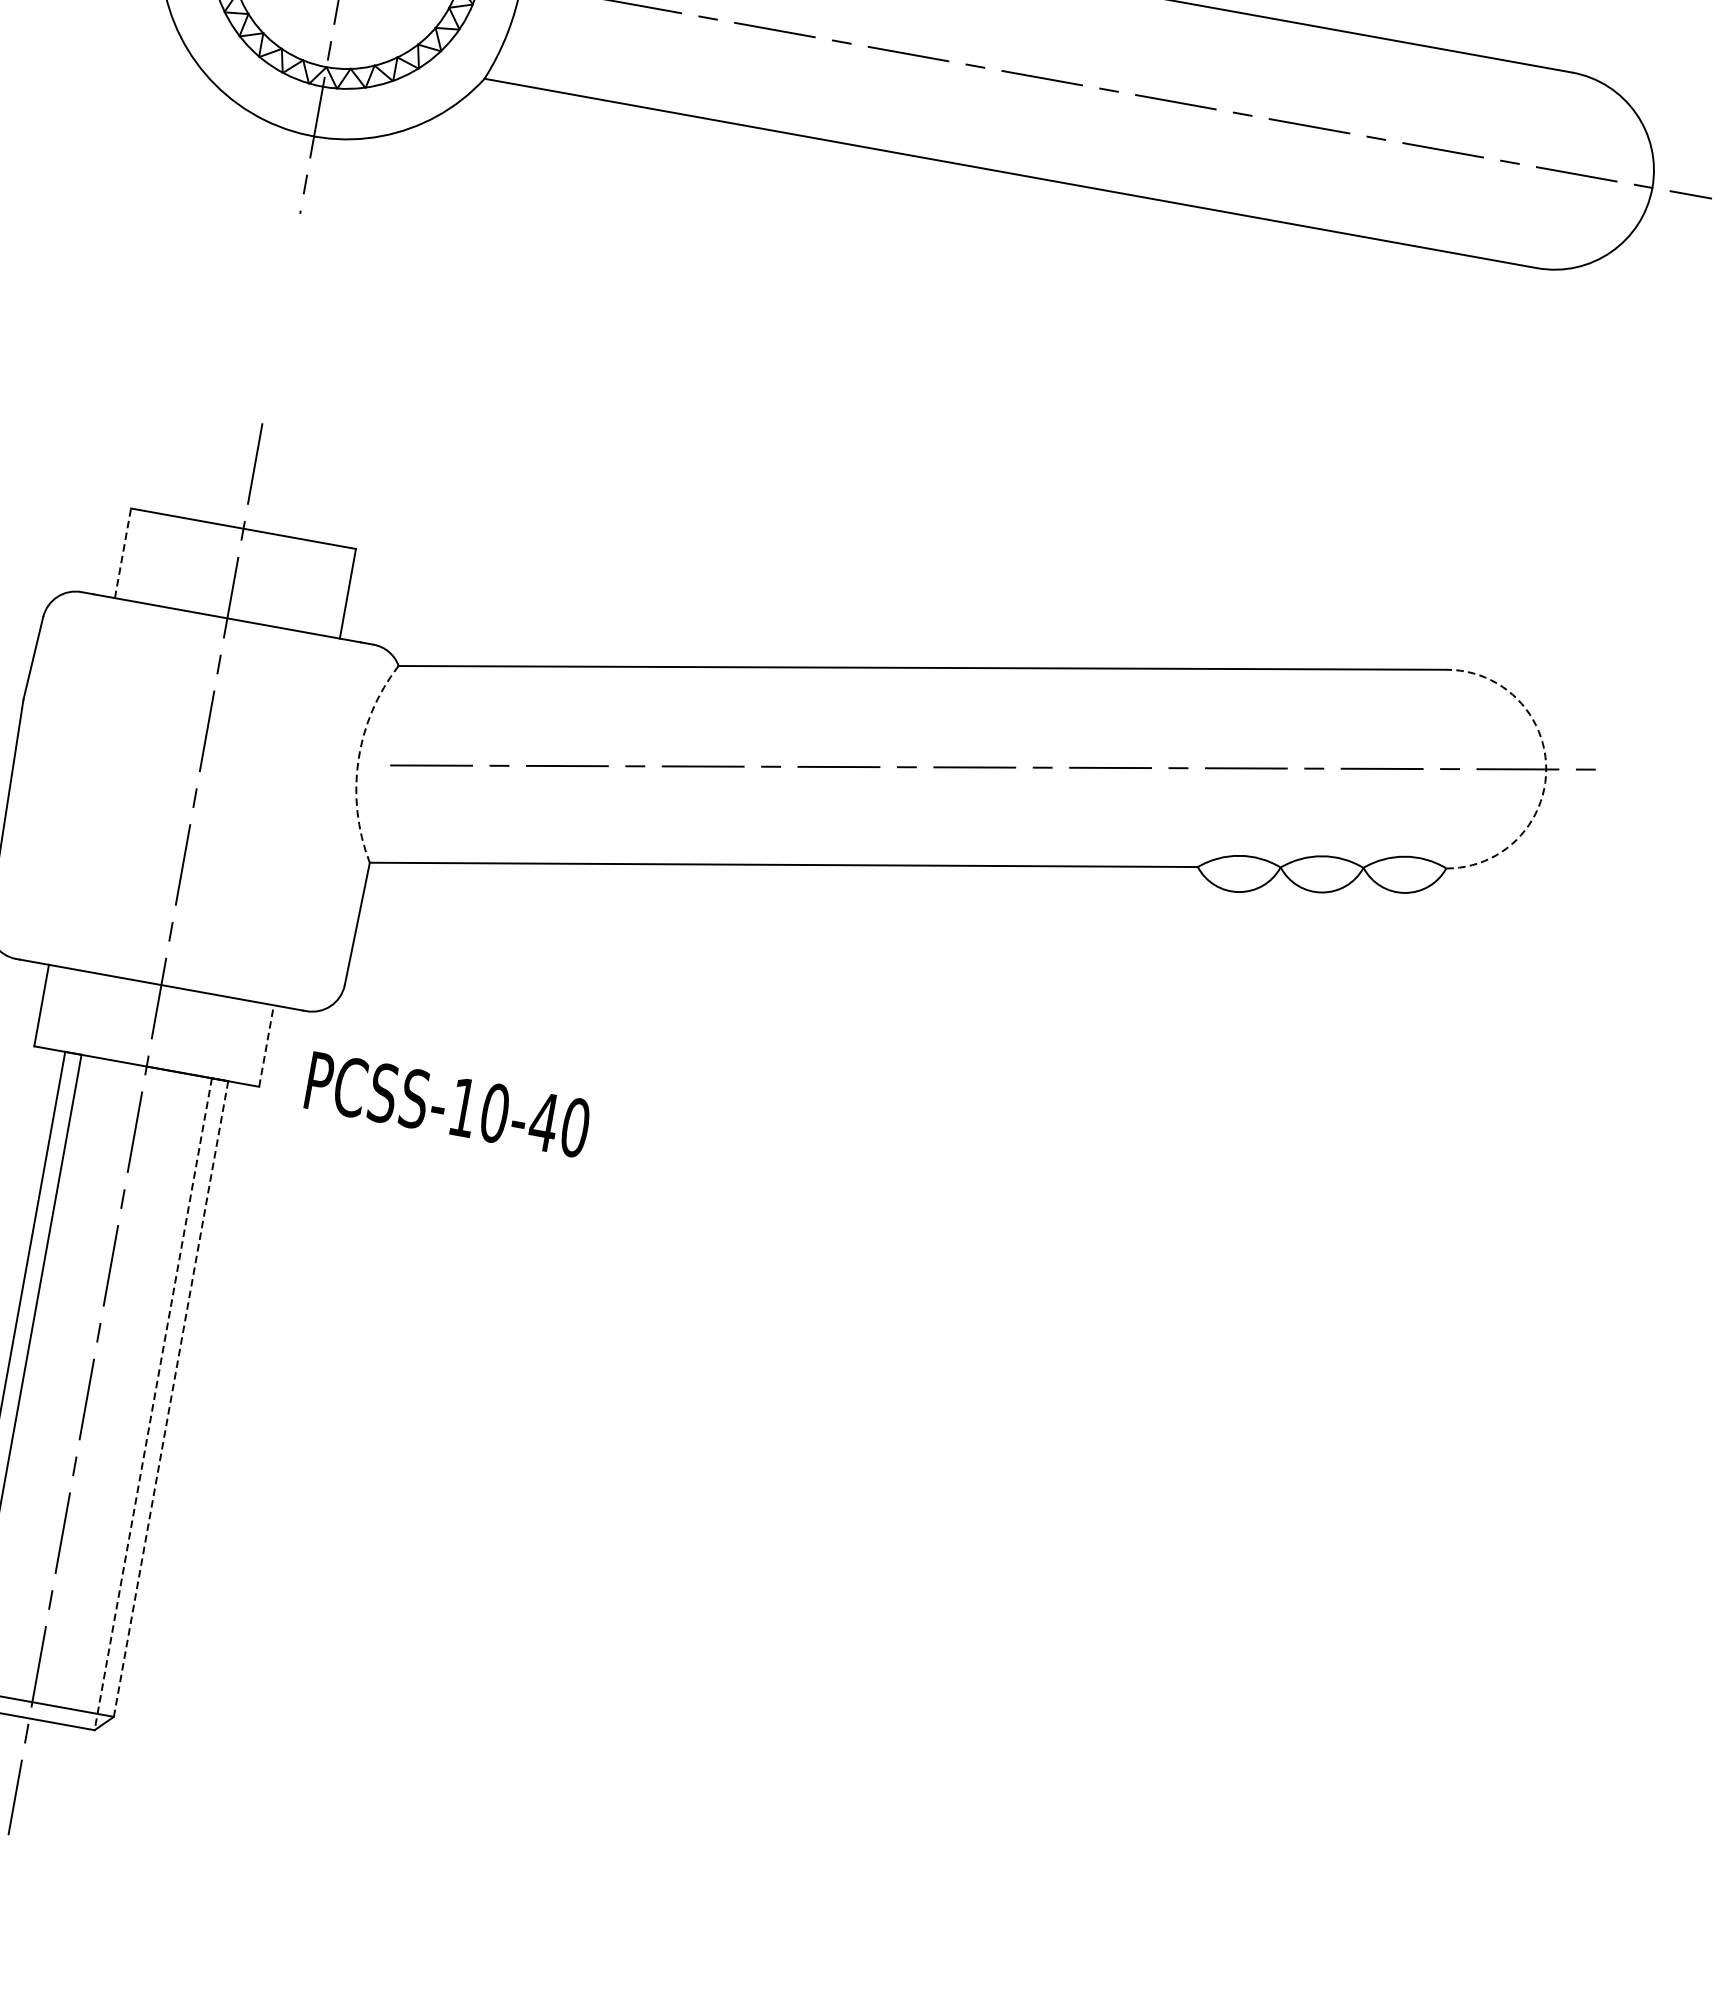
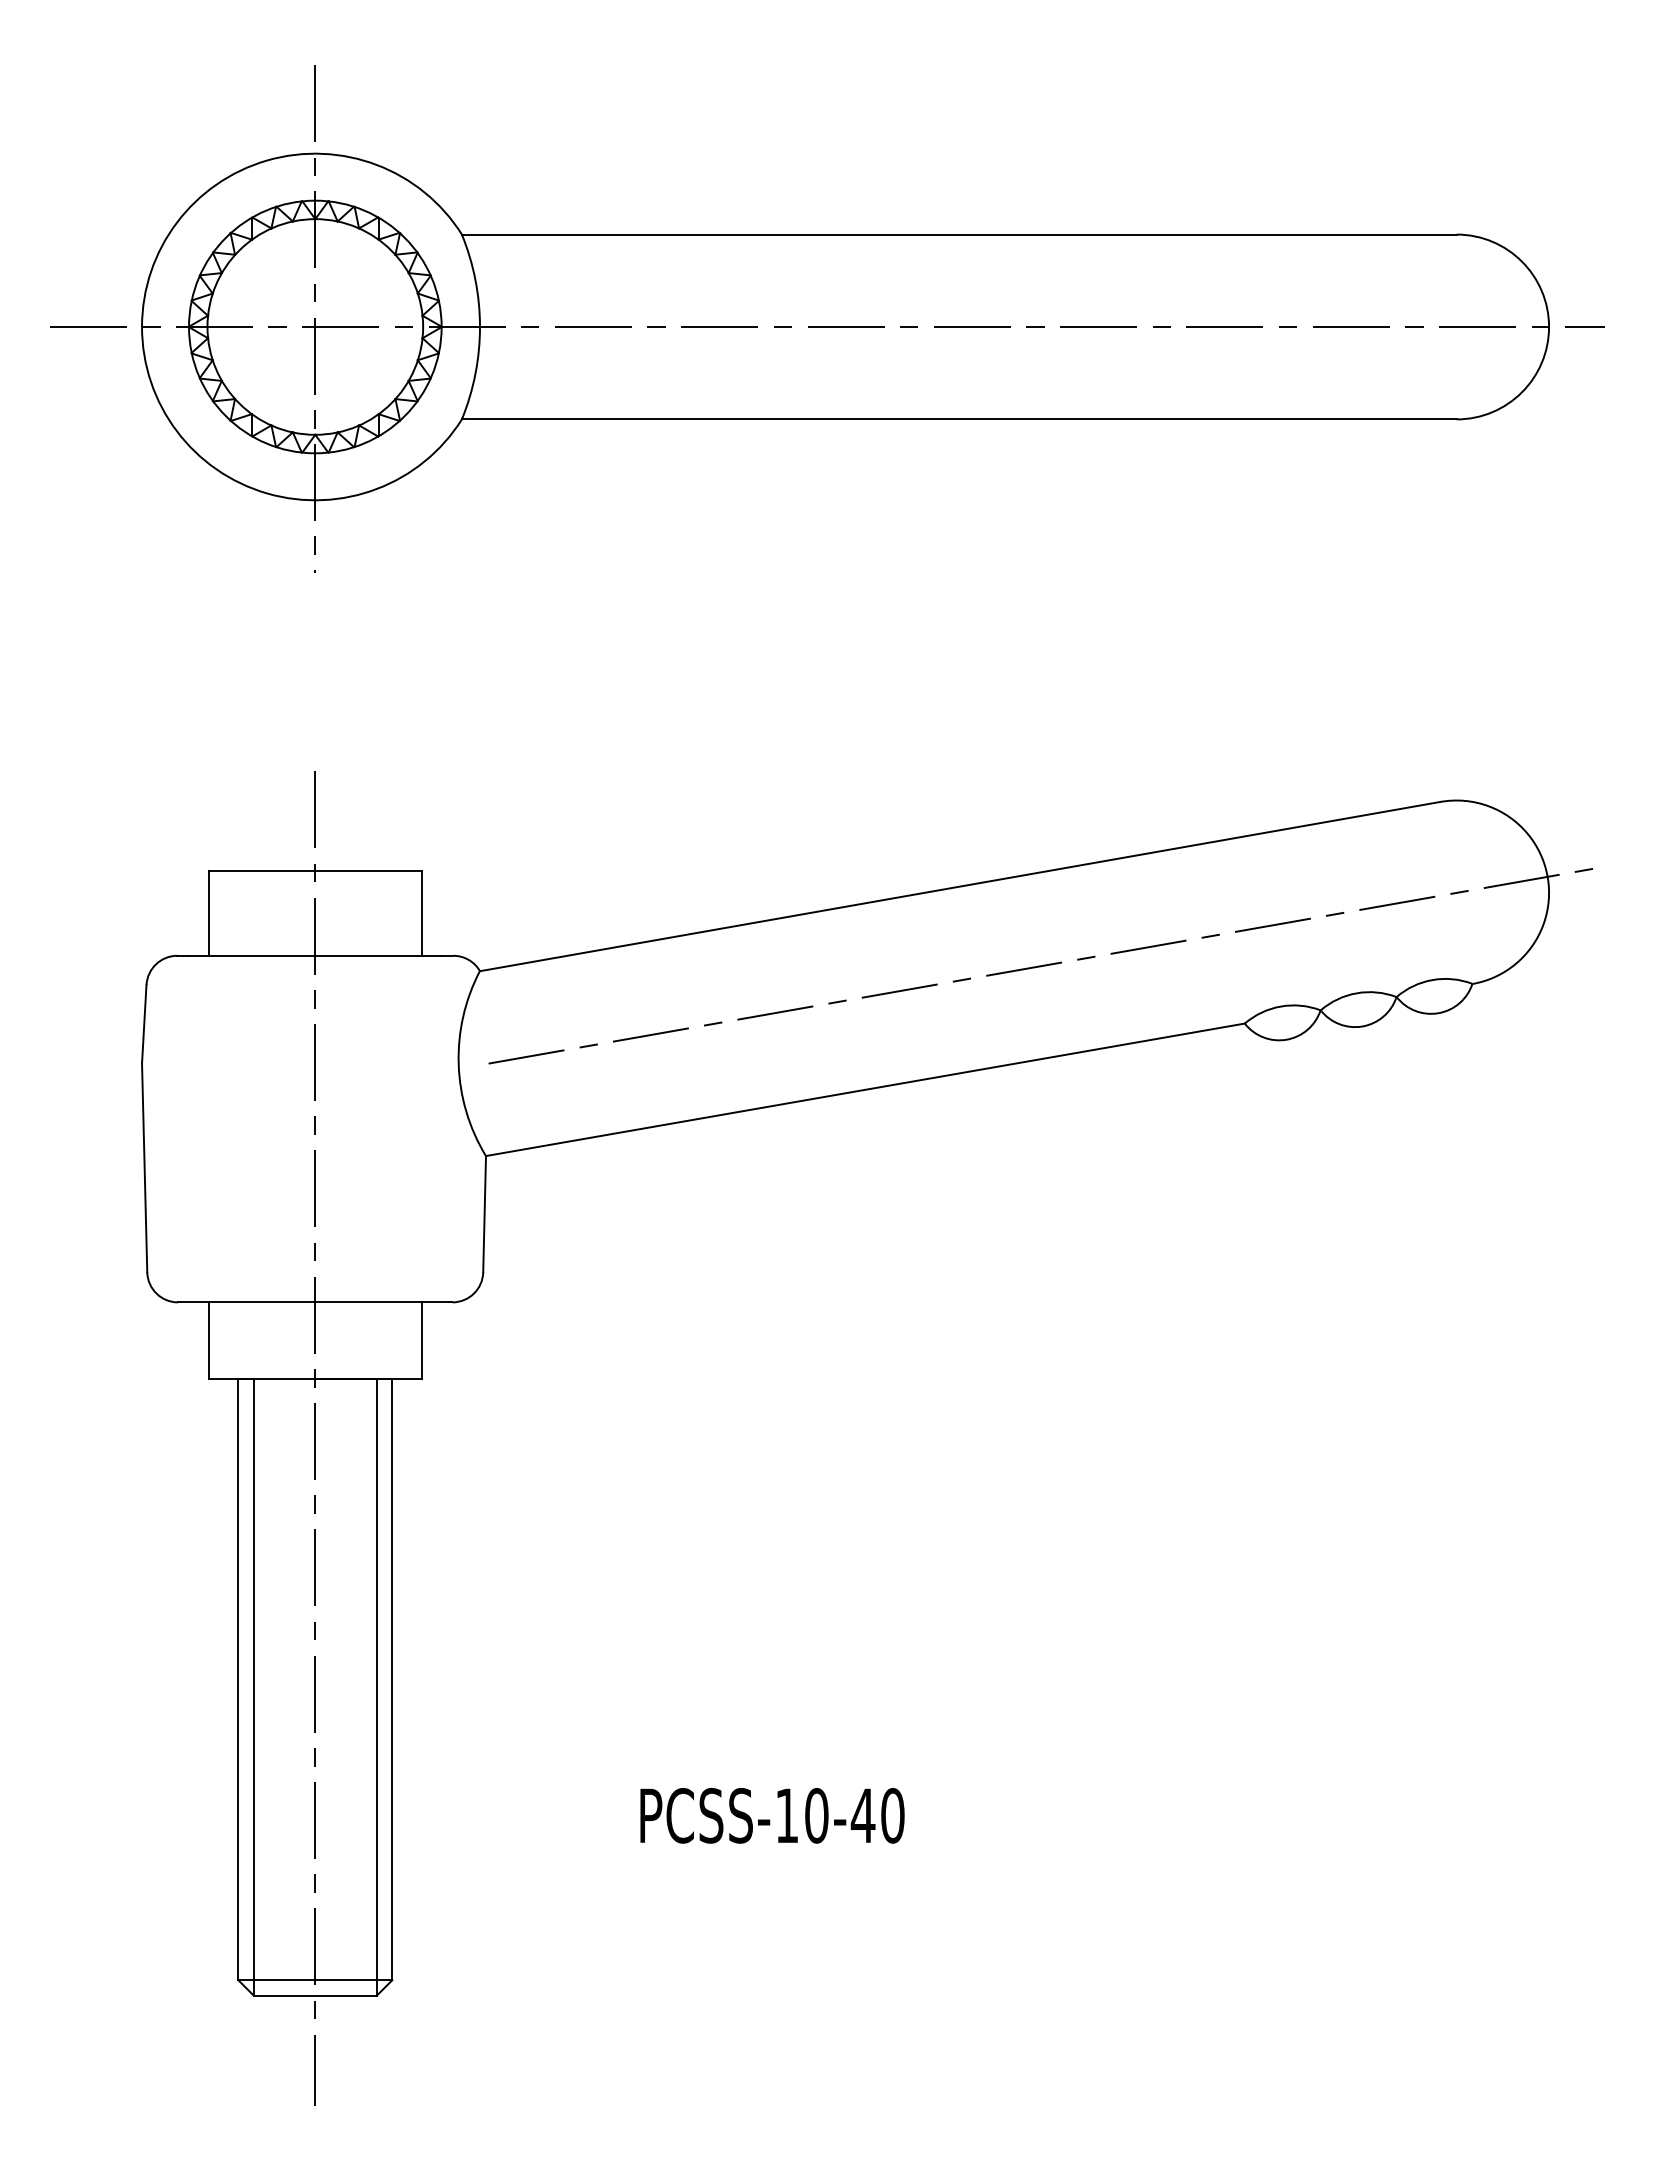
line: (123, 552) -> (209, 912), dashed -> solid
arc: (358, 760) -> (458, 1064), dashed -> solid
arc: (1546, 769) -> (1547, 876), dashed -> solid
line: (266, 1045) -> (421, 1340), dashed -> solid
text: (448, 1104) -> (772, 1815), moved
line: (171, 1399) -> (392, 1680), dashed -> solid
line: (152, 1405) -> (376, 1688), dashed -> solid

